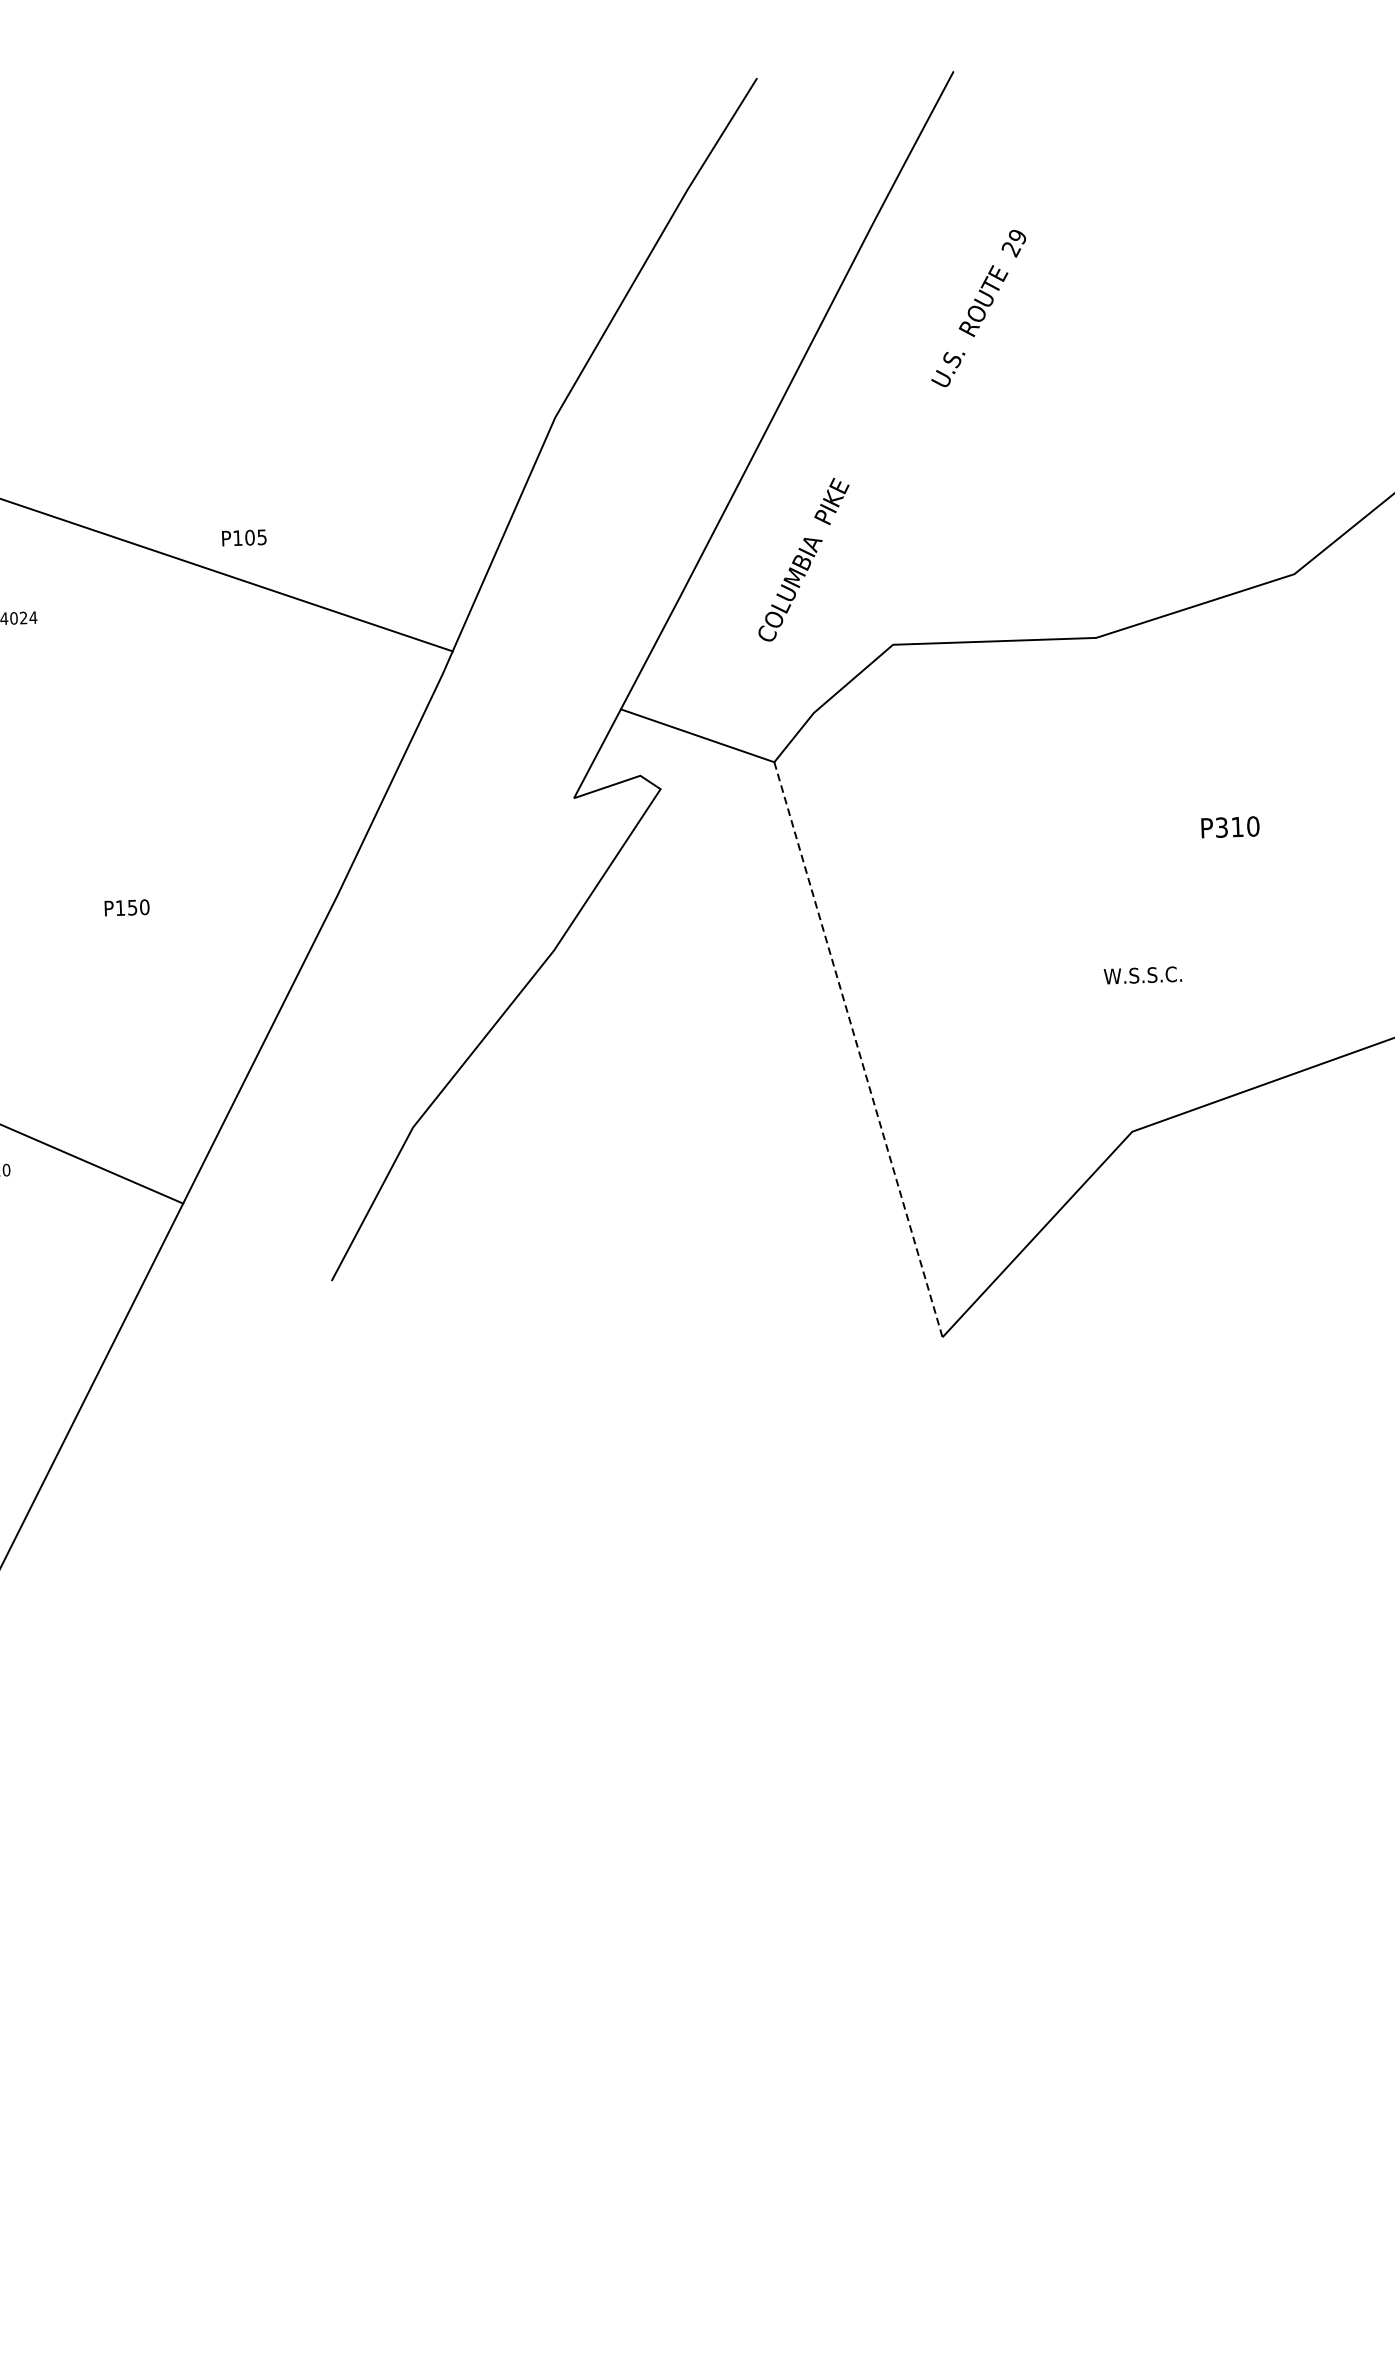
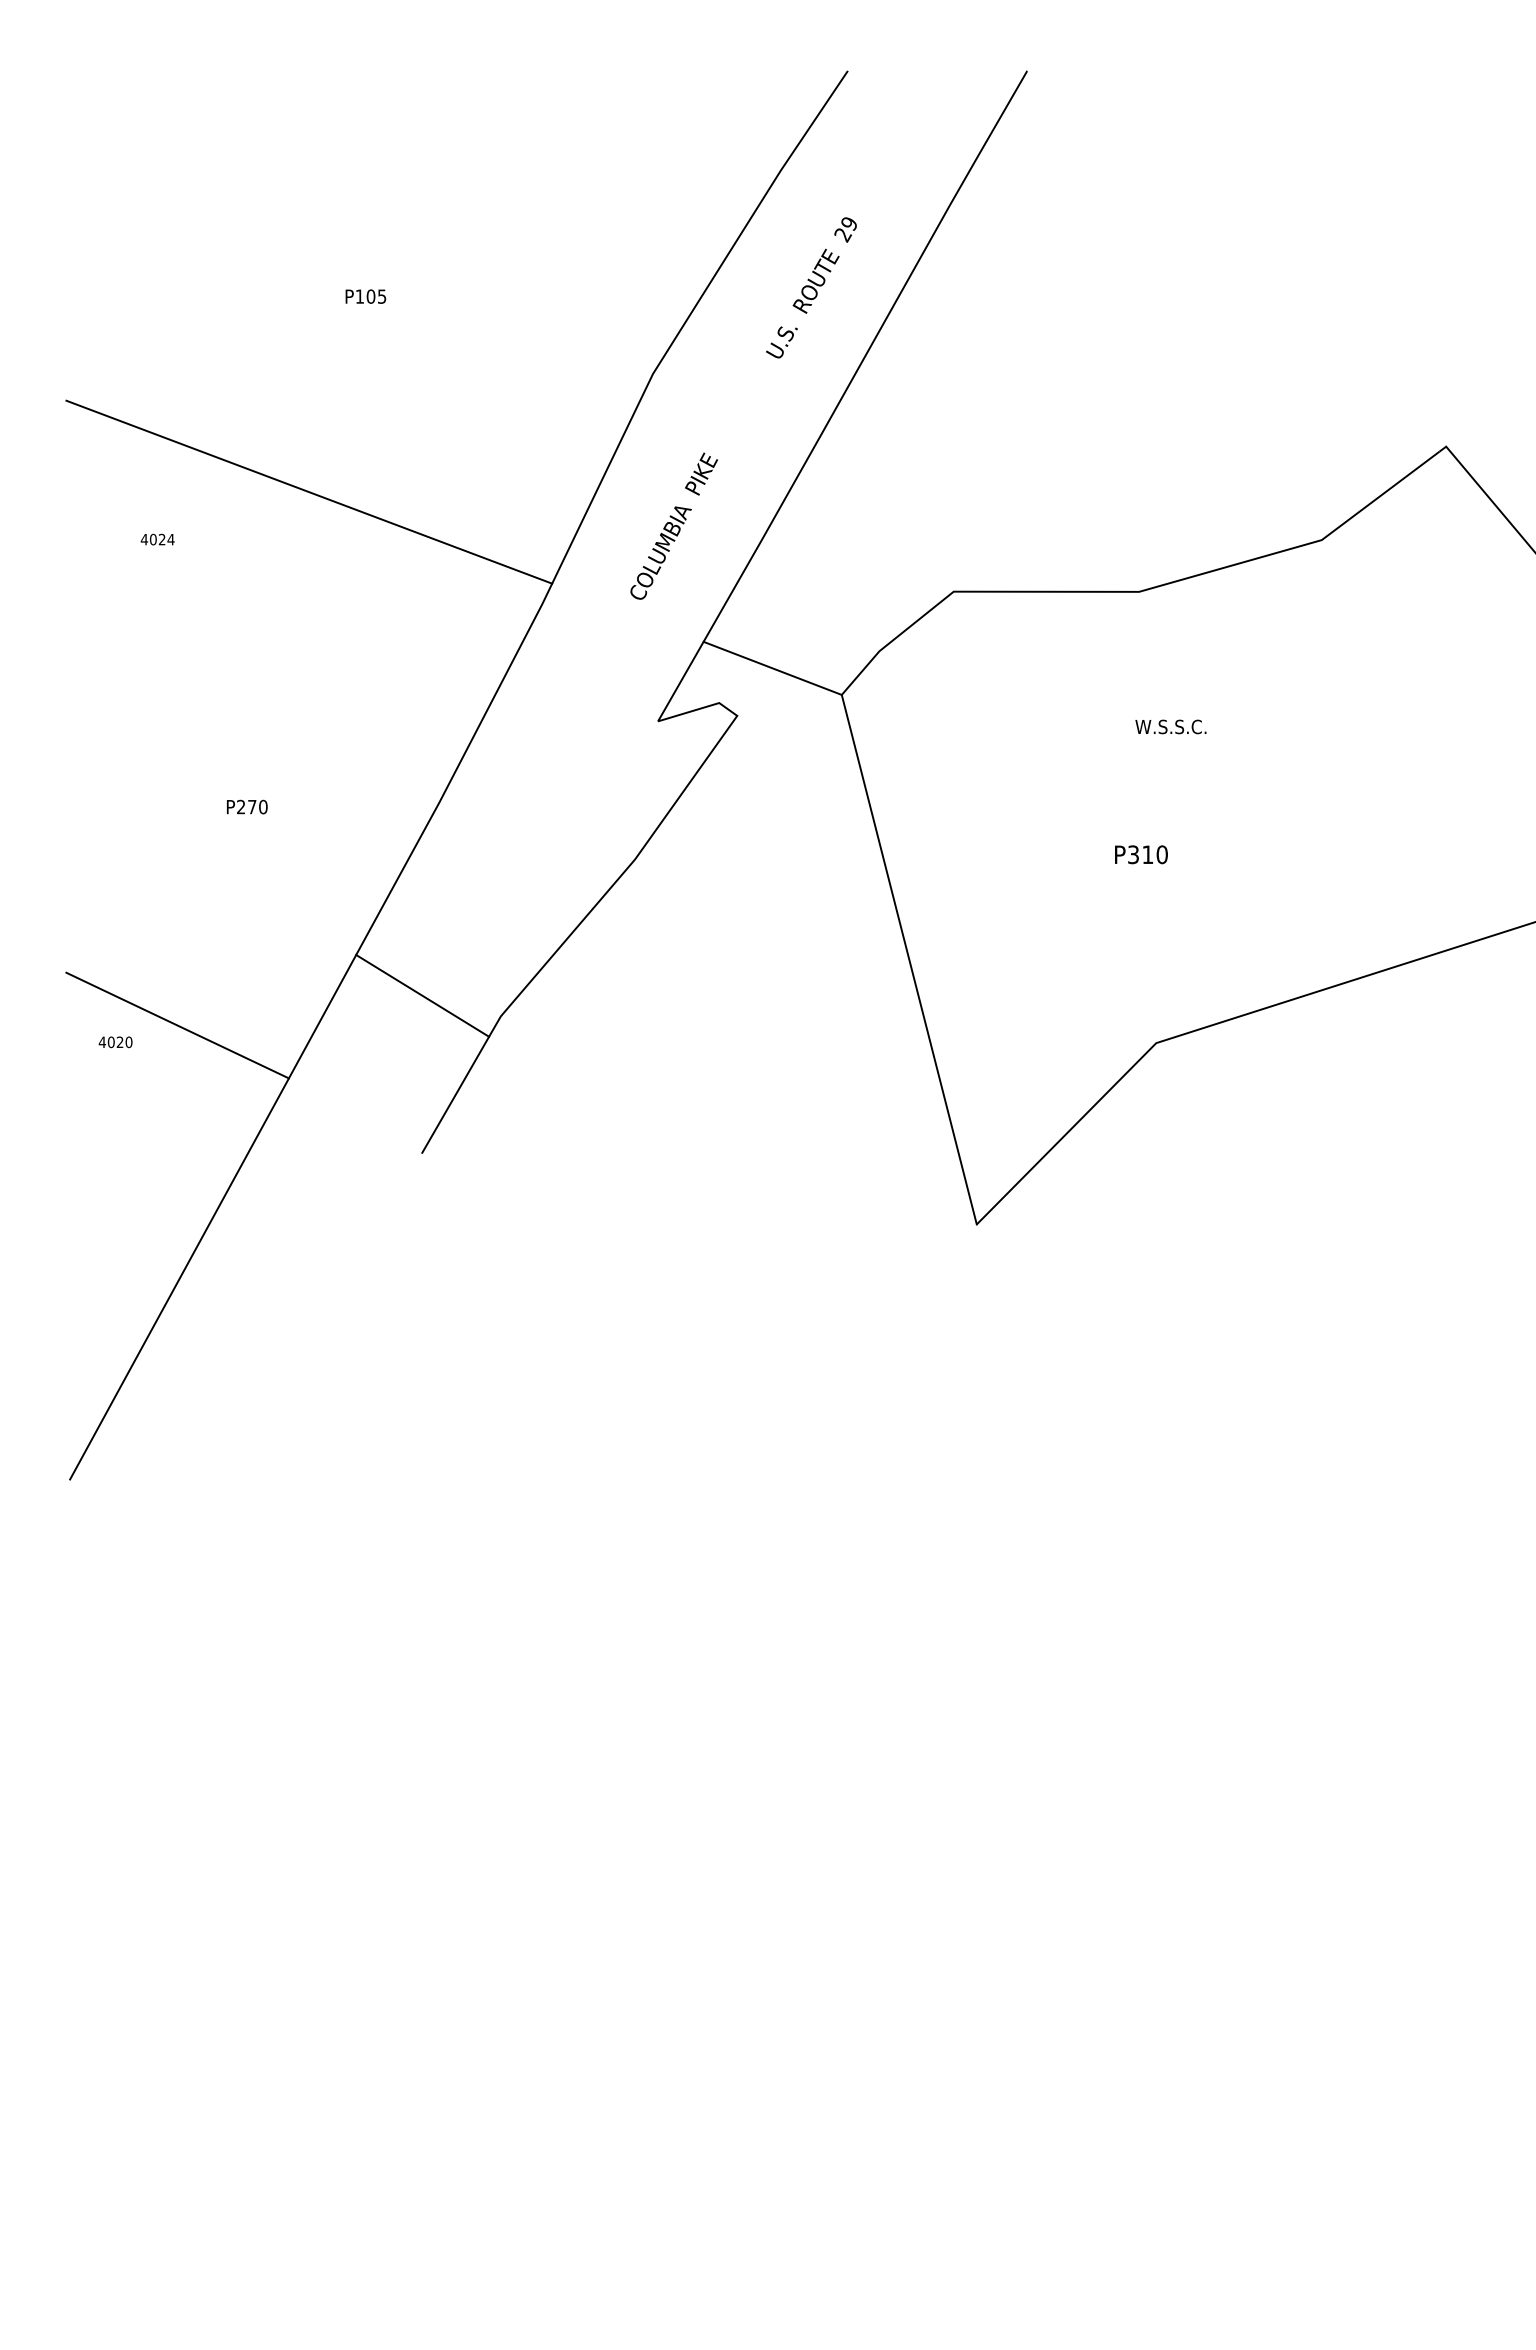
text: (978, 308) -> (811, 287), moved
text: (243, 537) -> (365, 296), moved
text: (803, 558) -> (673, 525), moved
text: (1230, 827) -> (1141, 854), moved
text: (126, 907) -> (246, 806), P150 -> P270
text: (1142, 974) -> (1170, 726), moved
line: (858, 1050) -> (909, 960), dashed -> solid
line: (326, 1107) -> (422, 995), added

